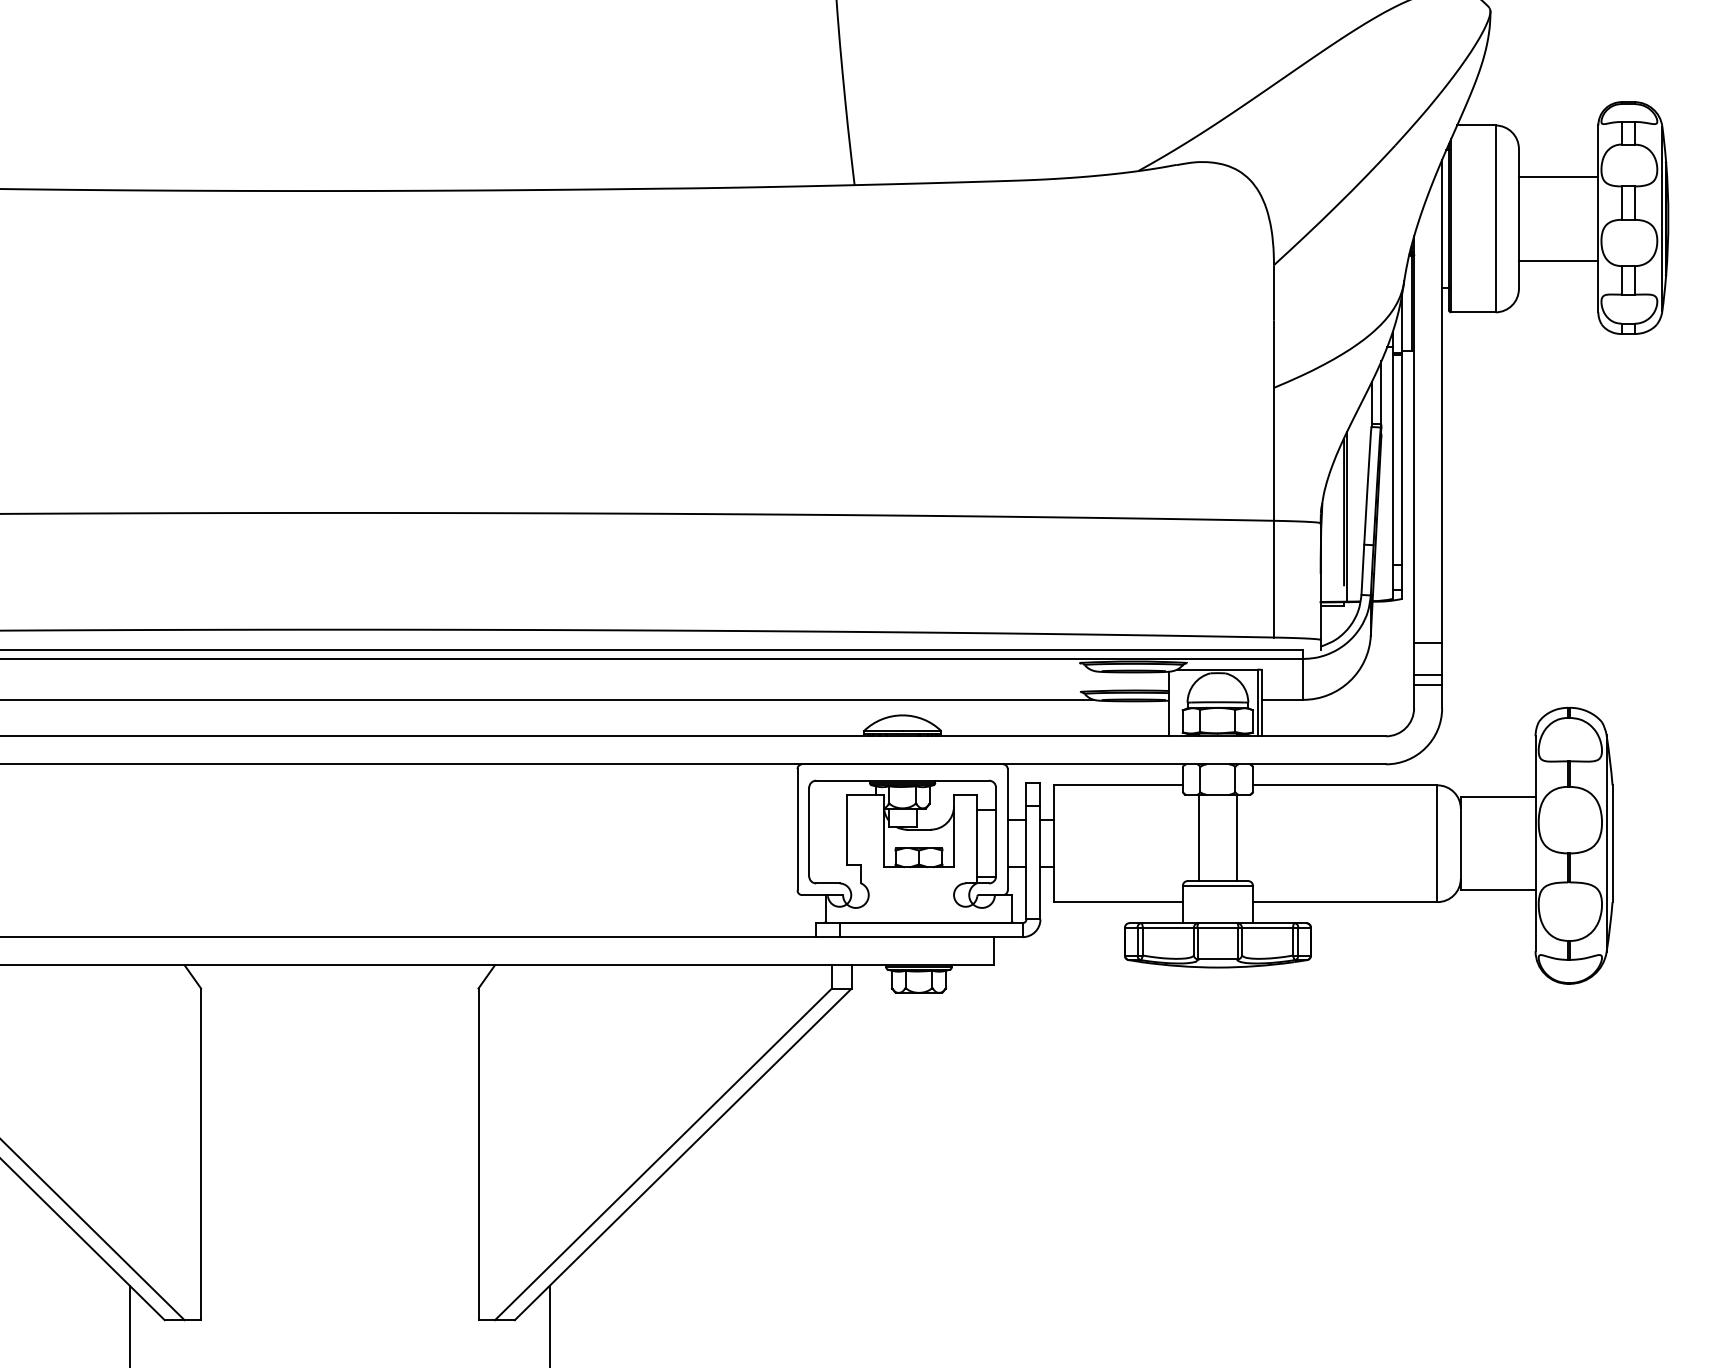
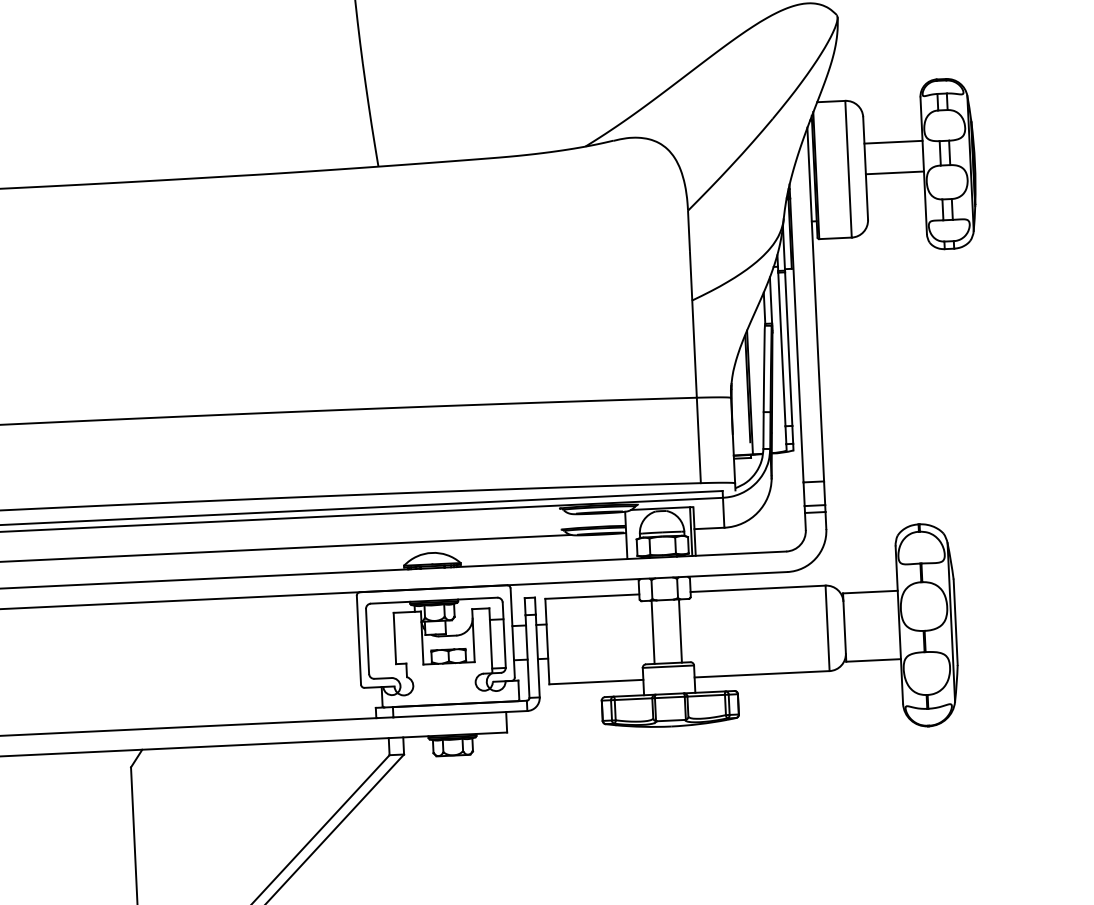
line: (1558, 176) -> (894, 172), moved
line: (1558, 260) -> (893, 141), moved

